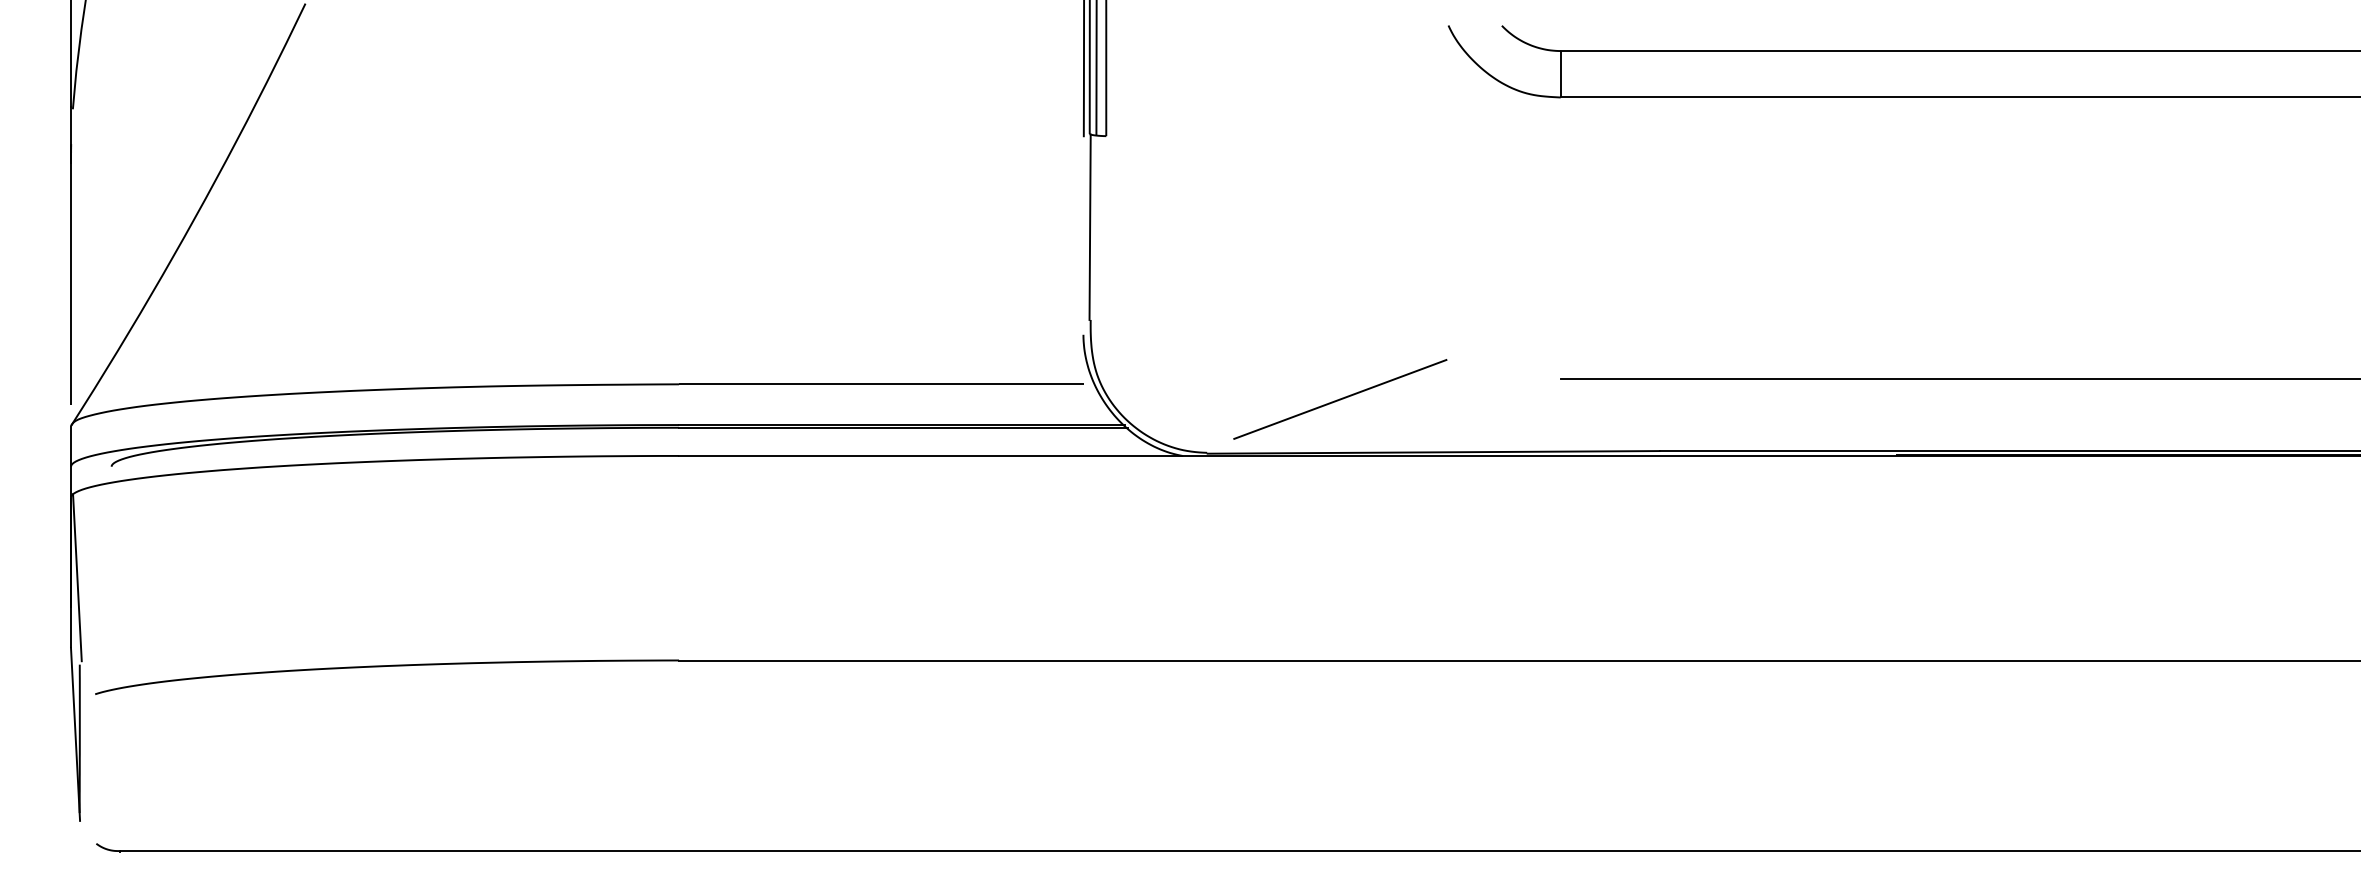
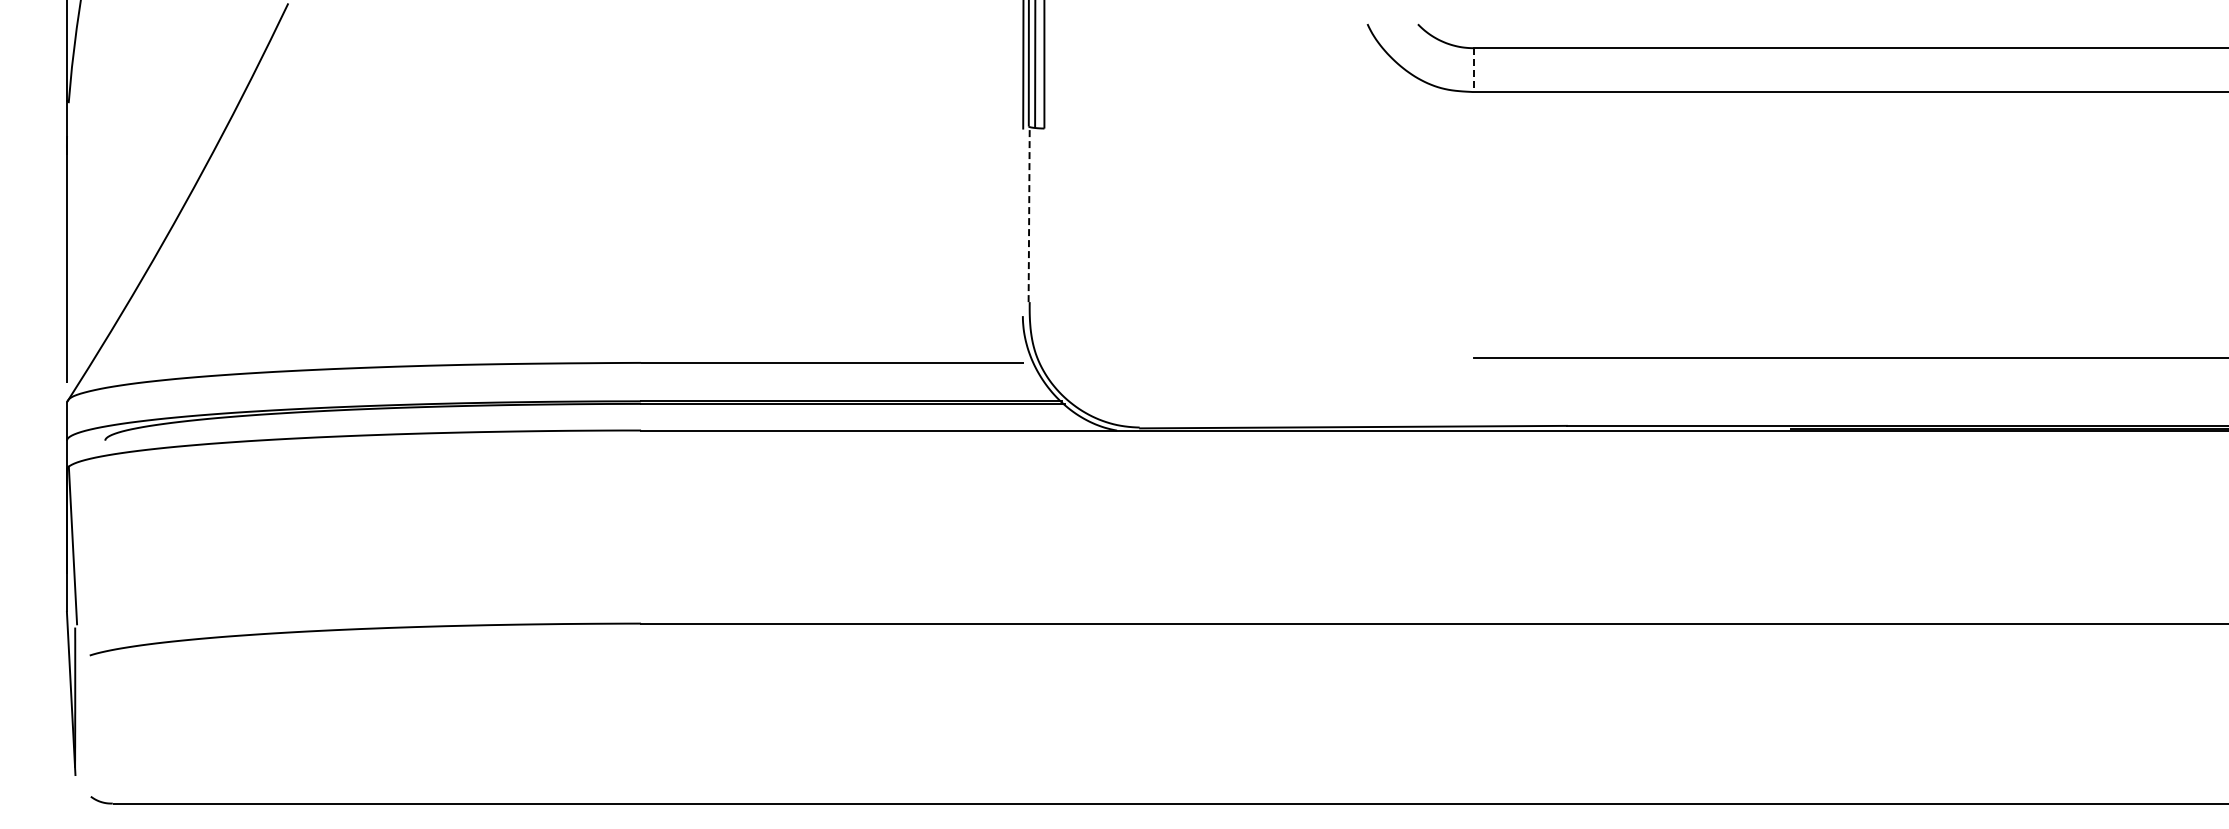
line: (1560, 74) -> (1473, 70), solid -> dashed
line: (1090, 227) -> (1029, 214), solid -> dashed
line: (1340, 399) -> (1265, 377), removed

